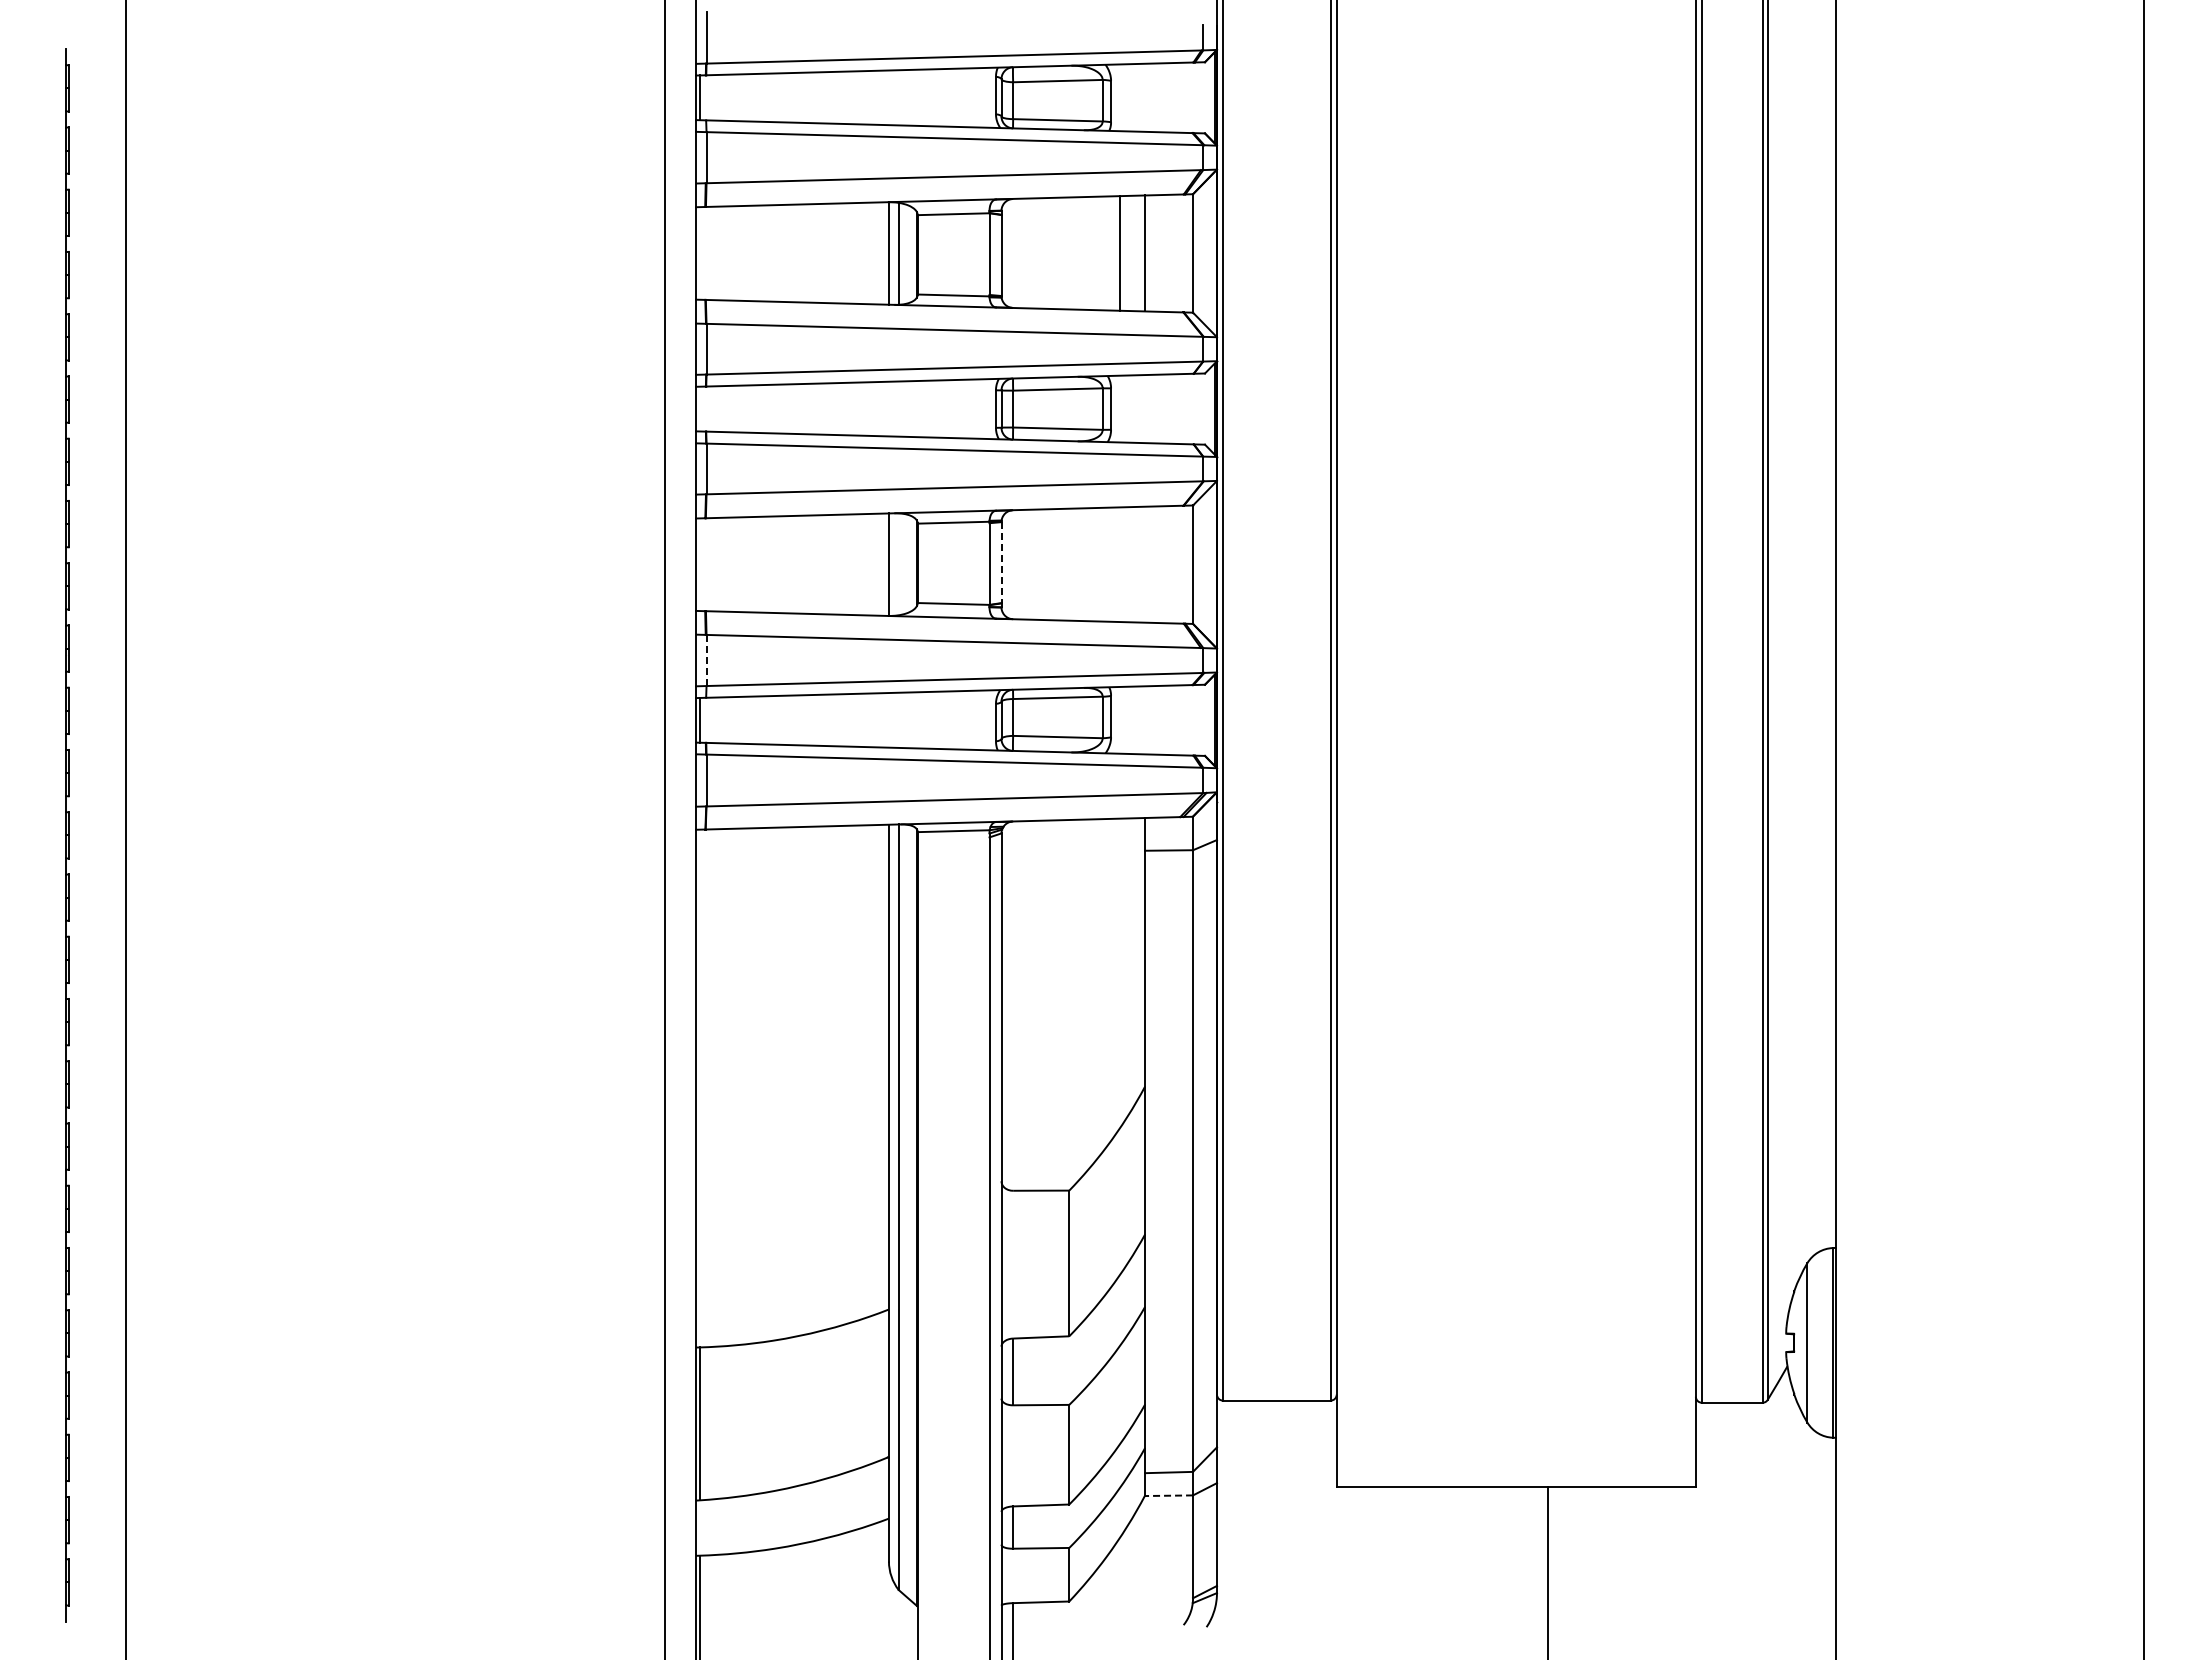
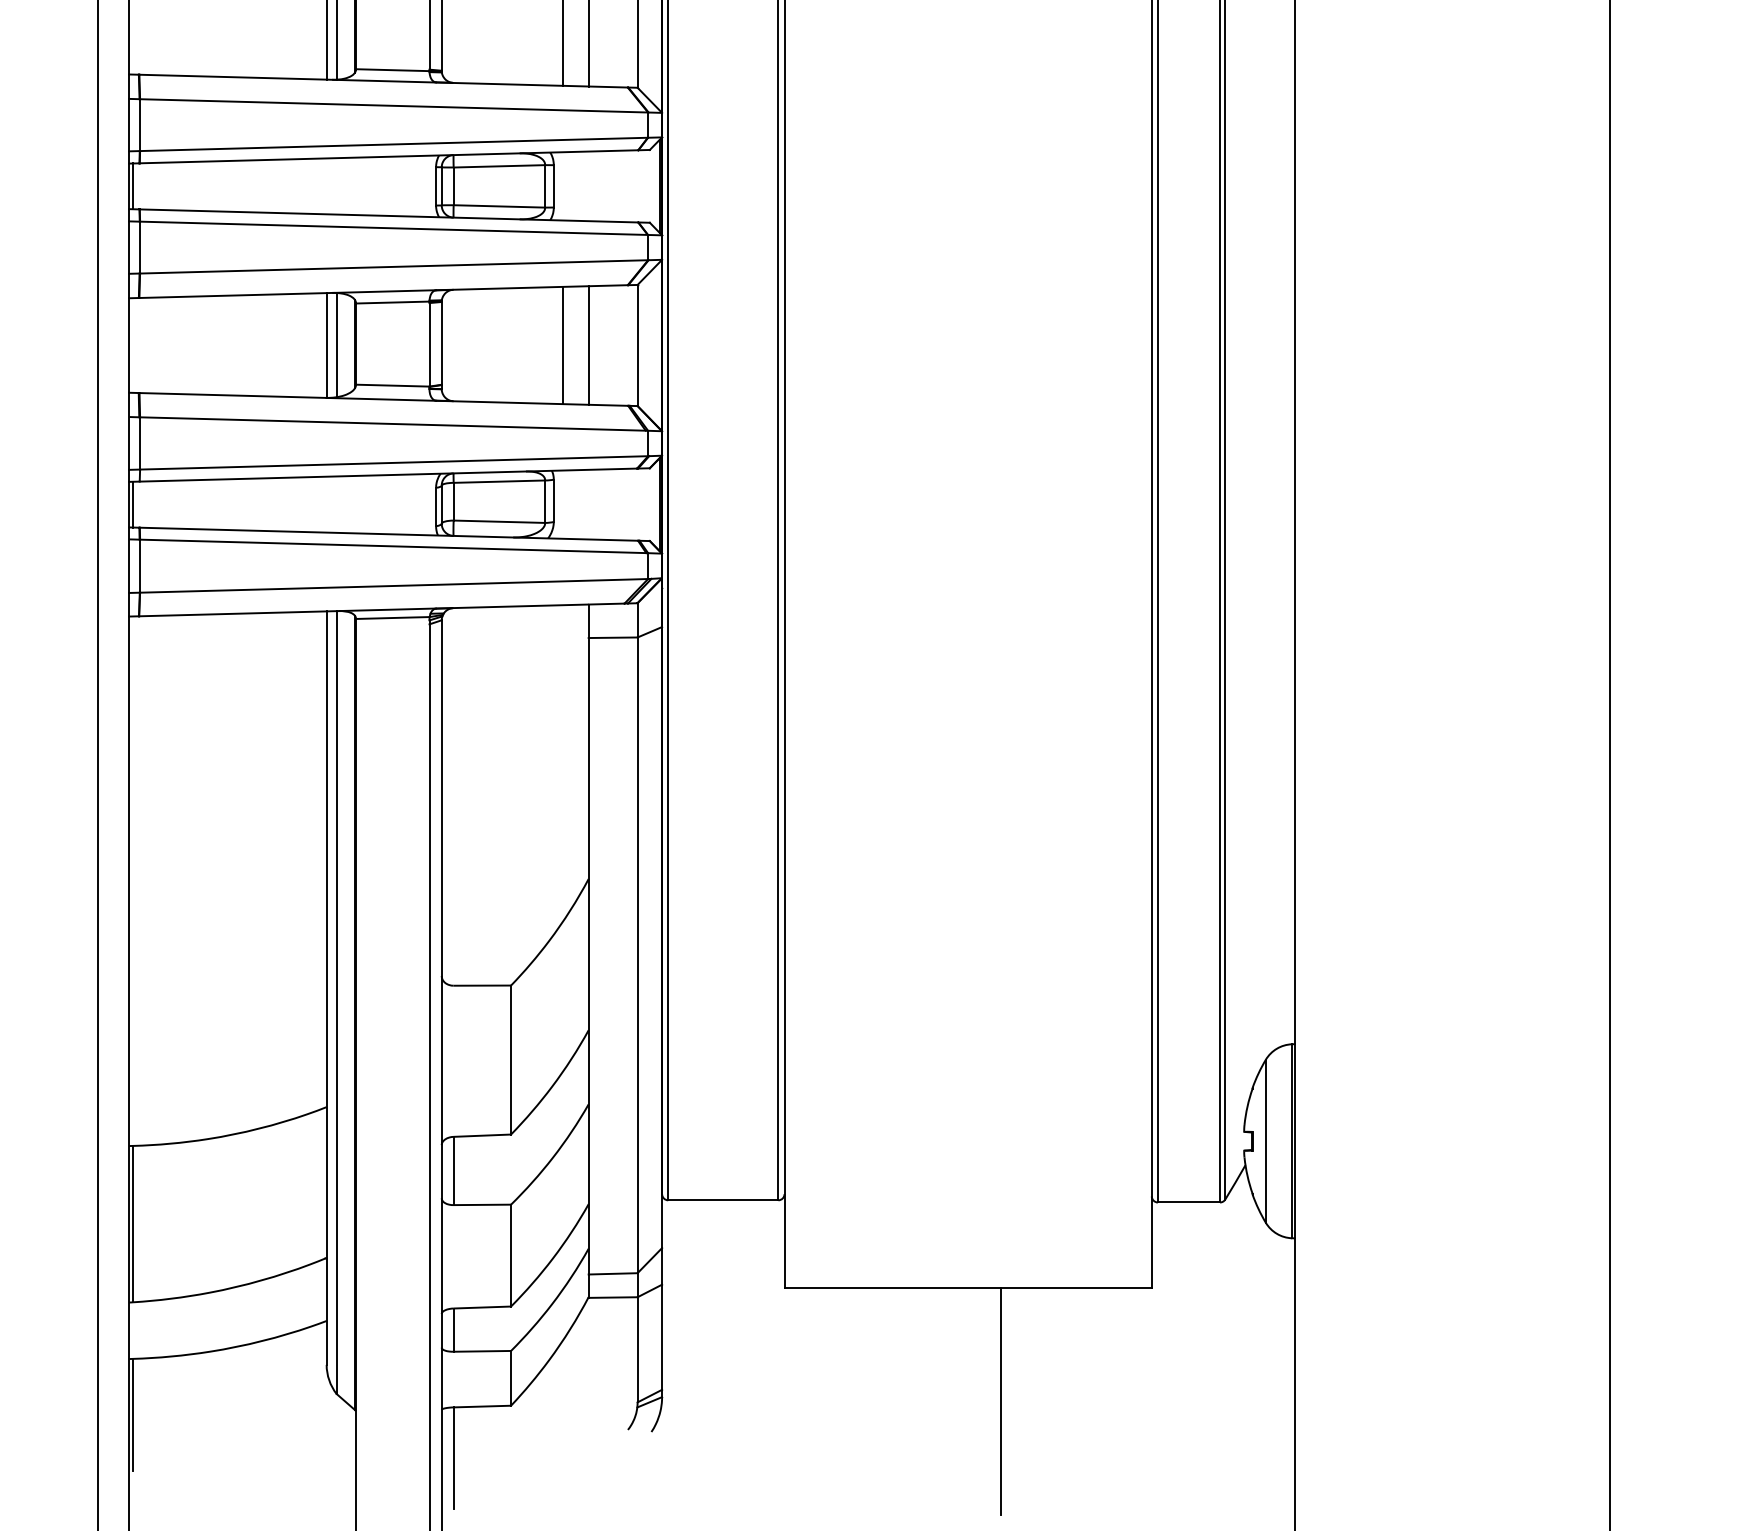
line: (699, 408) -> (132, 185), added
line: (1001, 563) -> (441, 344), dashed -> solid
line: (898, 564) -> (336, 345), added
line: (1119, 564) -> (562, 345), added
line: (1145, 564) -> (588, 345), added
line: (706, 660) -> (140, 443), dashed -> solid
line: (1169, 1495) -> (613, 1297), dashed -> solid

